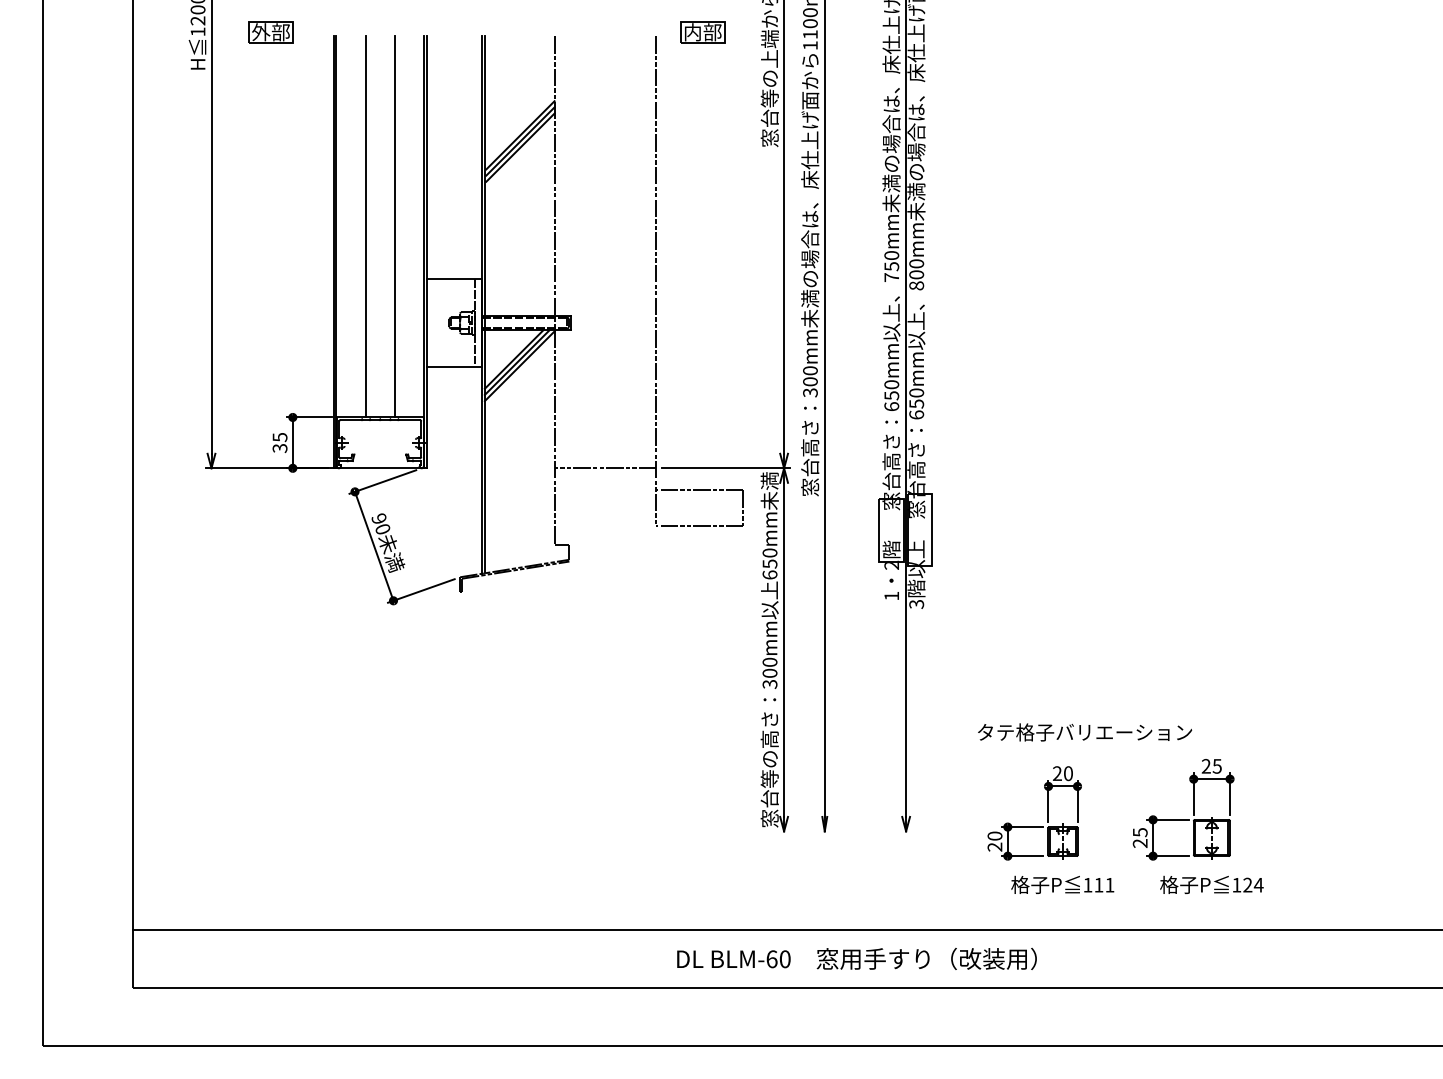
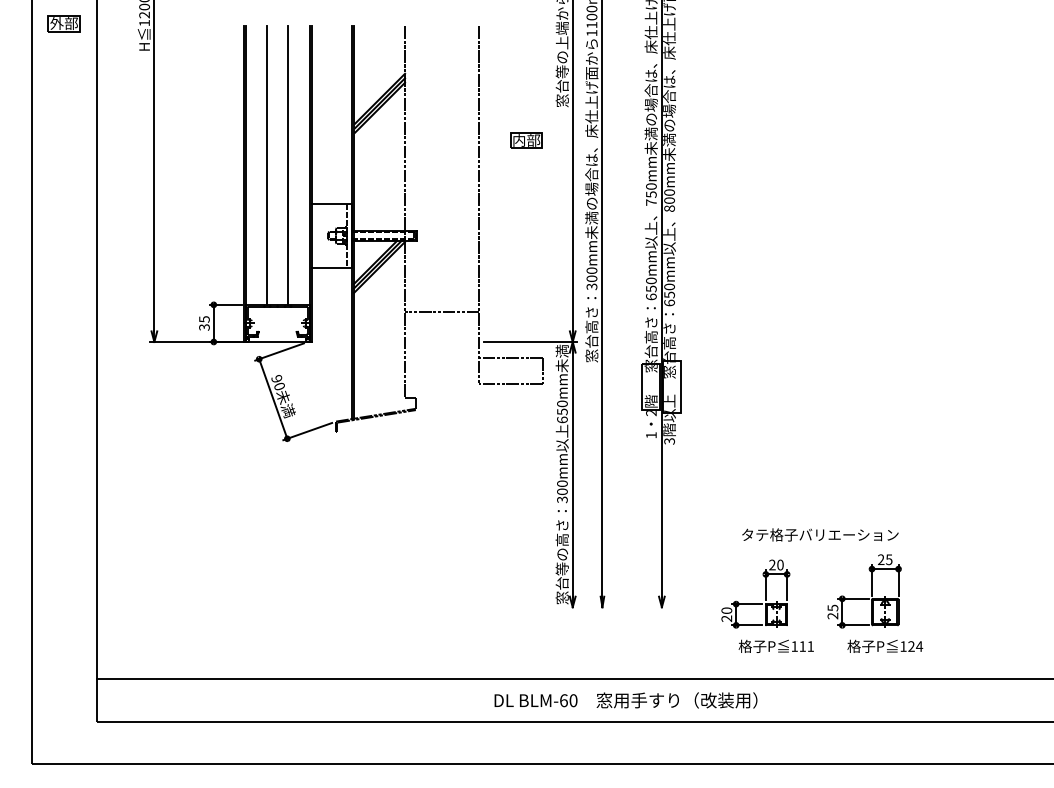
part: (270, 32) -> (63, 23), moved
part: (702, 32) -> (526, 140), moved
line: (605, 468) -> (442, 312), moved
text: (1085, 732) -> (820, 535), moved

